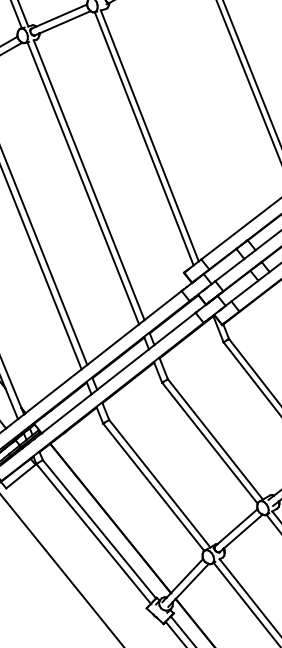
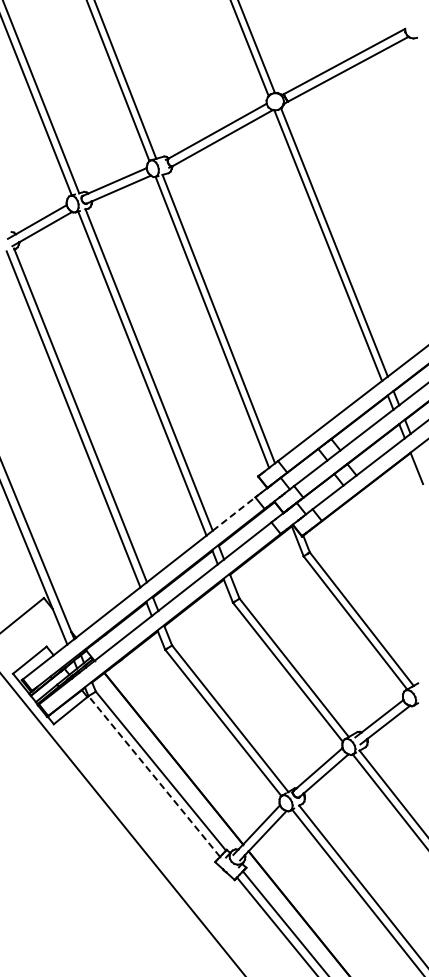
line: (163, 305) -> (234, 513), solid -> dashed
line: (93, 533) -> (154, 776), solid -> dashed

